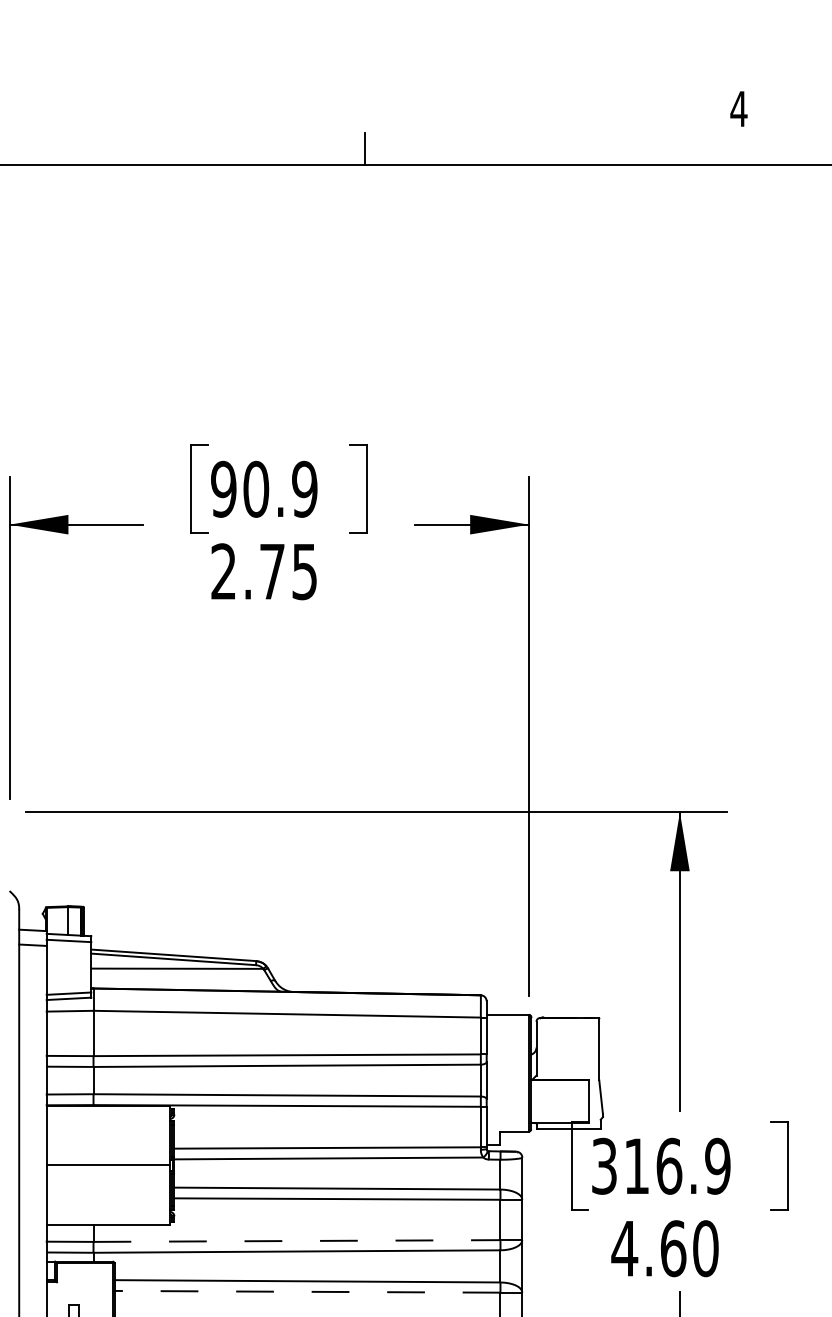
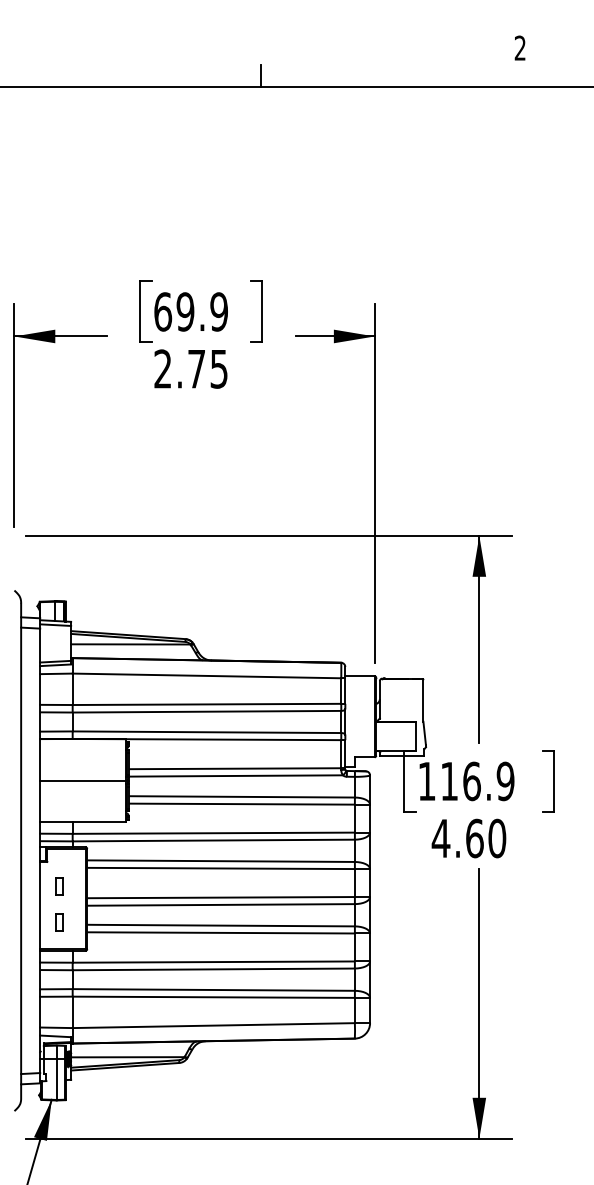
text: (739, 107) -> (520, 47), 4 -> 2
text: (240, 488) -> (174, 311), 90.9 -> 69.9
text: (603, 1166) -> (426, 781), 316.9 -> 116.9
line: (296, 1241) -> (213, 833), dashed -> solid
line: (308, 1291) -> (221, 868), dashed -> solid

